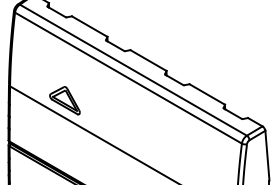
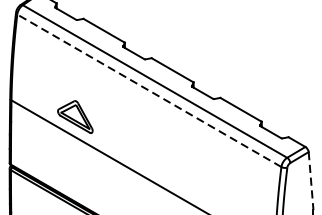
line: (128, 78) -> (149, 91), solid -> dashed
line: (267, 155) -> (311, 180), solid -> dashed

